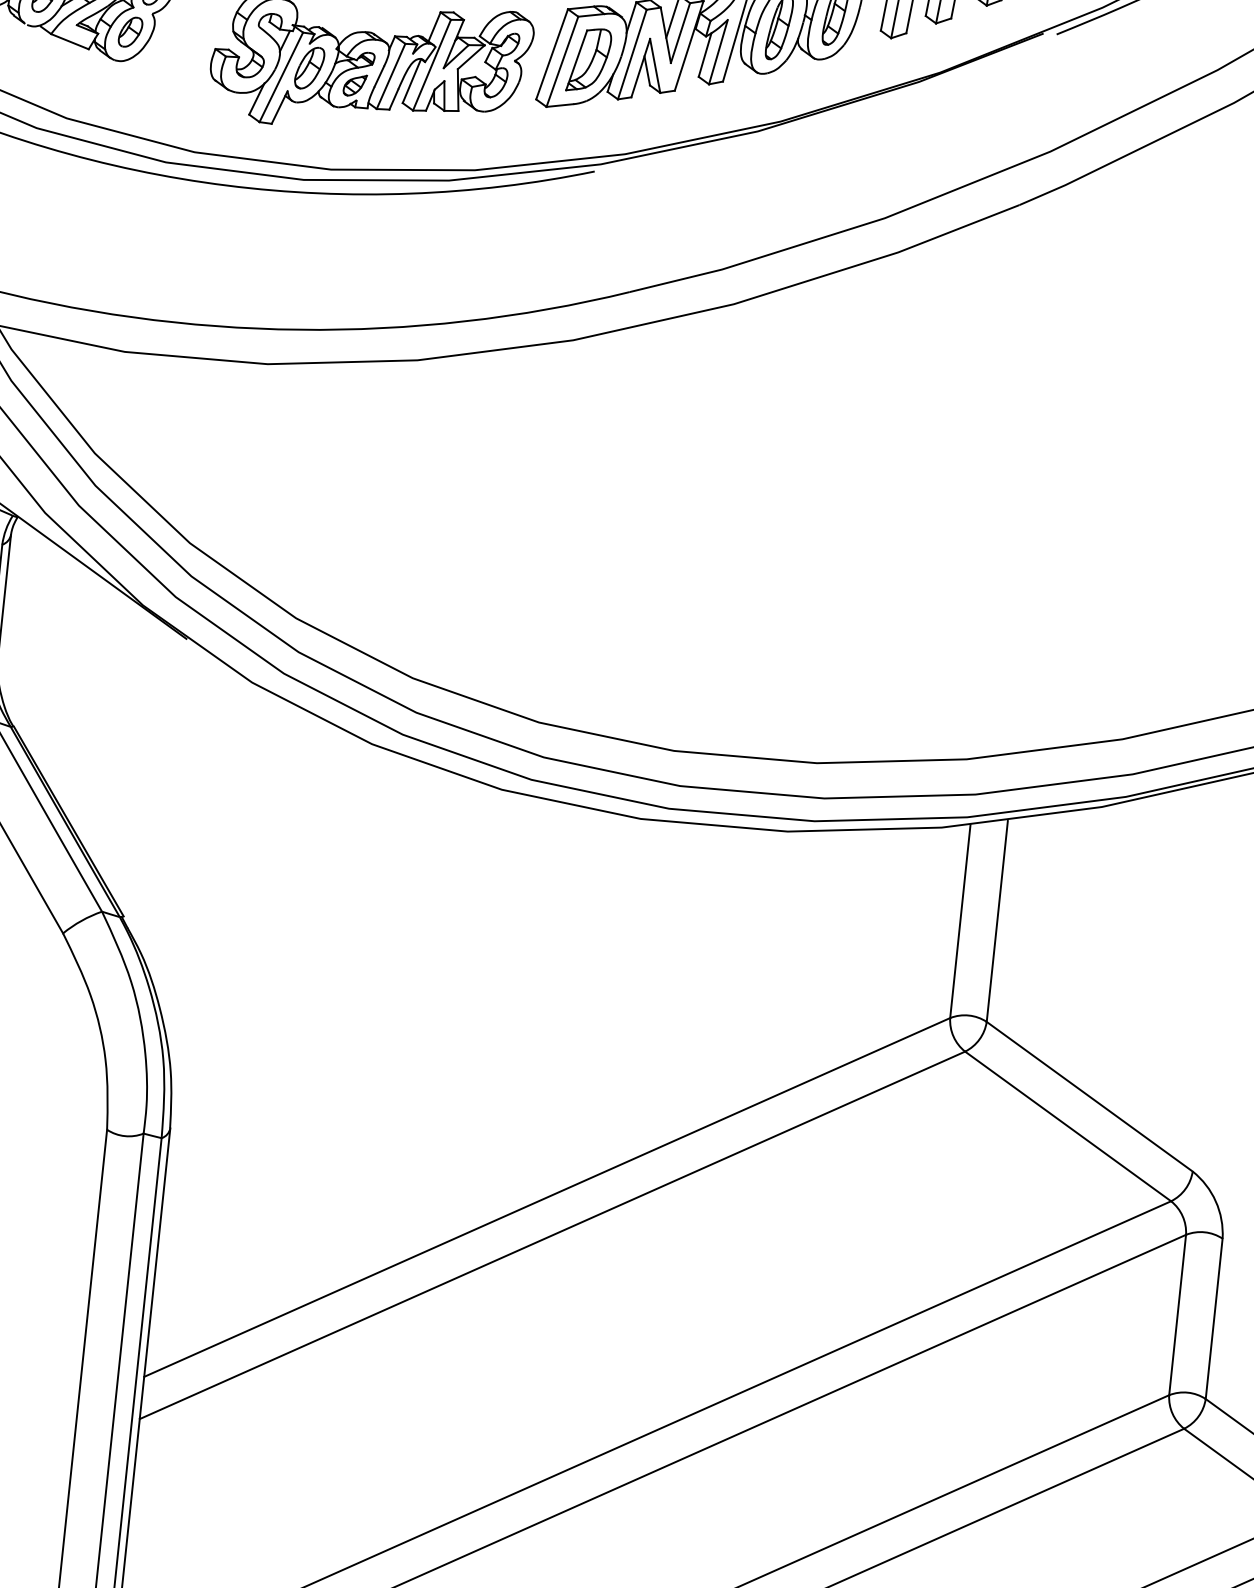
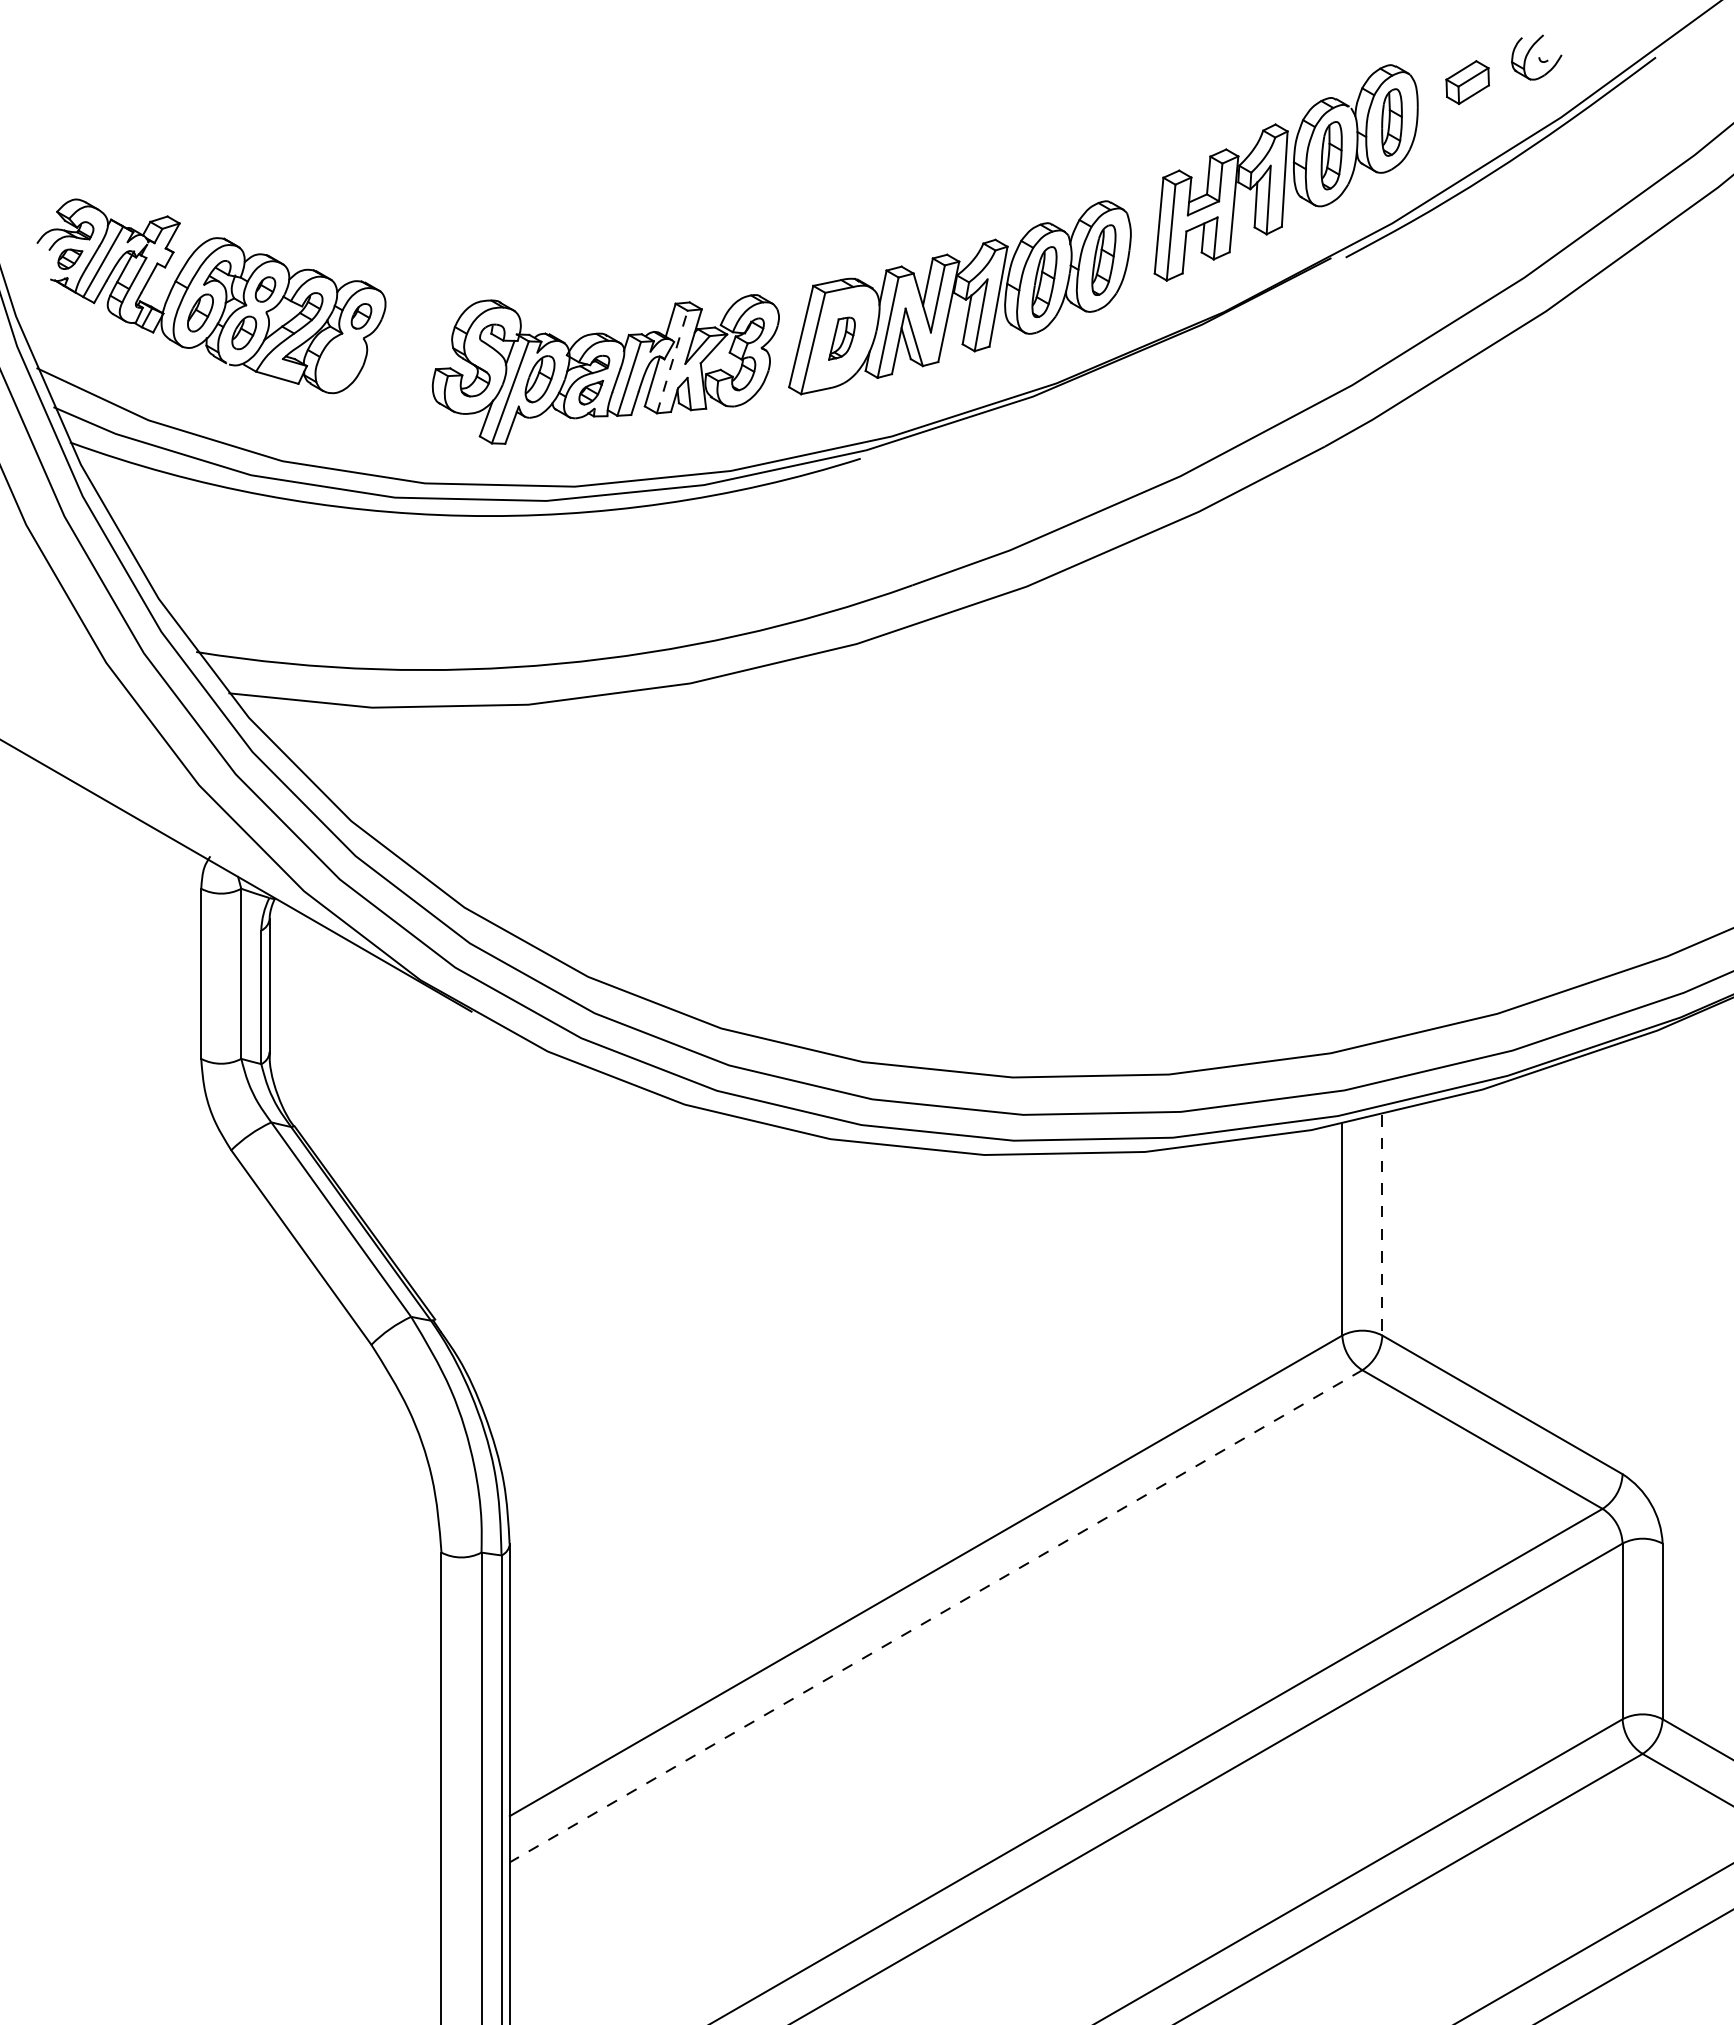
part: (130, 32) -> (341, 360), removed
part: (588, 59) -> (841, 338), size x0.6
line: (432, 65) -> (672, 362), solid -> dashed
line: (997, 921) -> (1382, 1225), solid -> dashed
line: (551, 1235) -> (935, 1616), solid -> dashed

